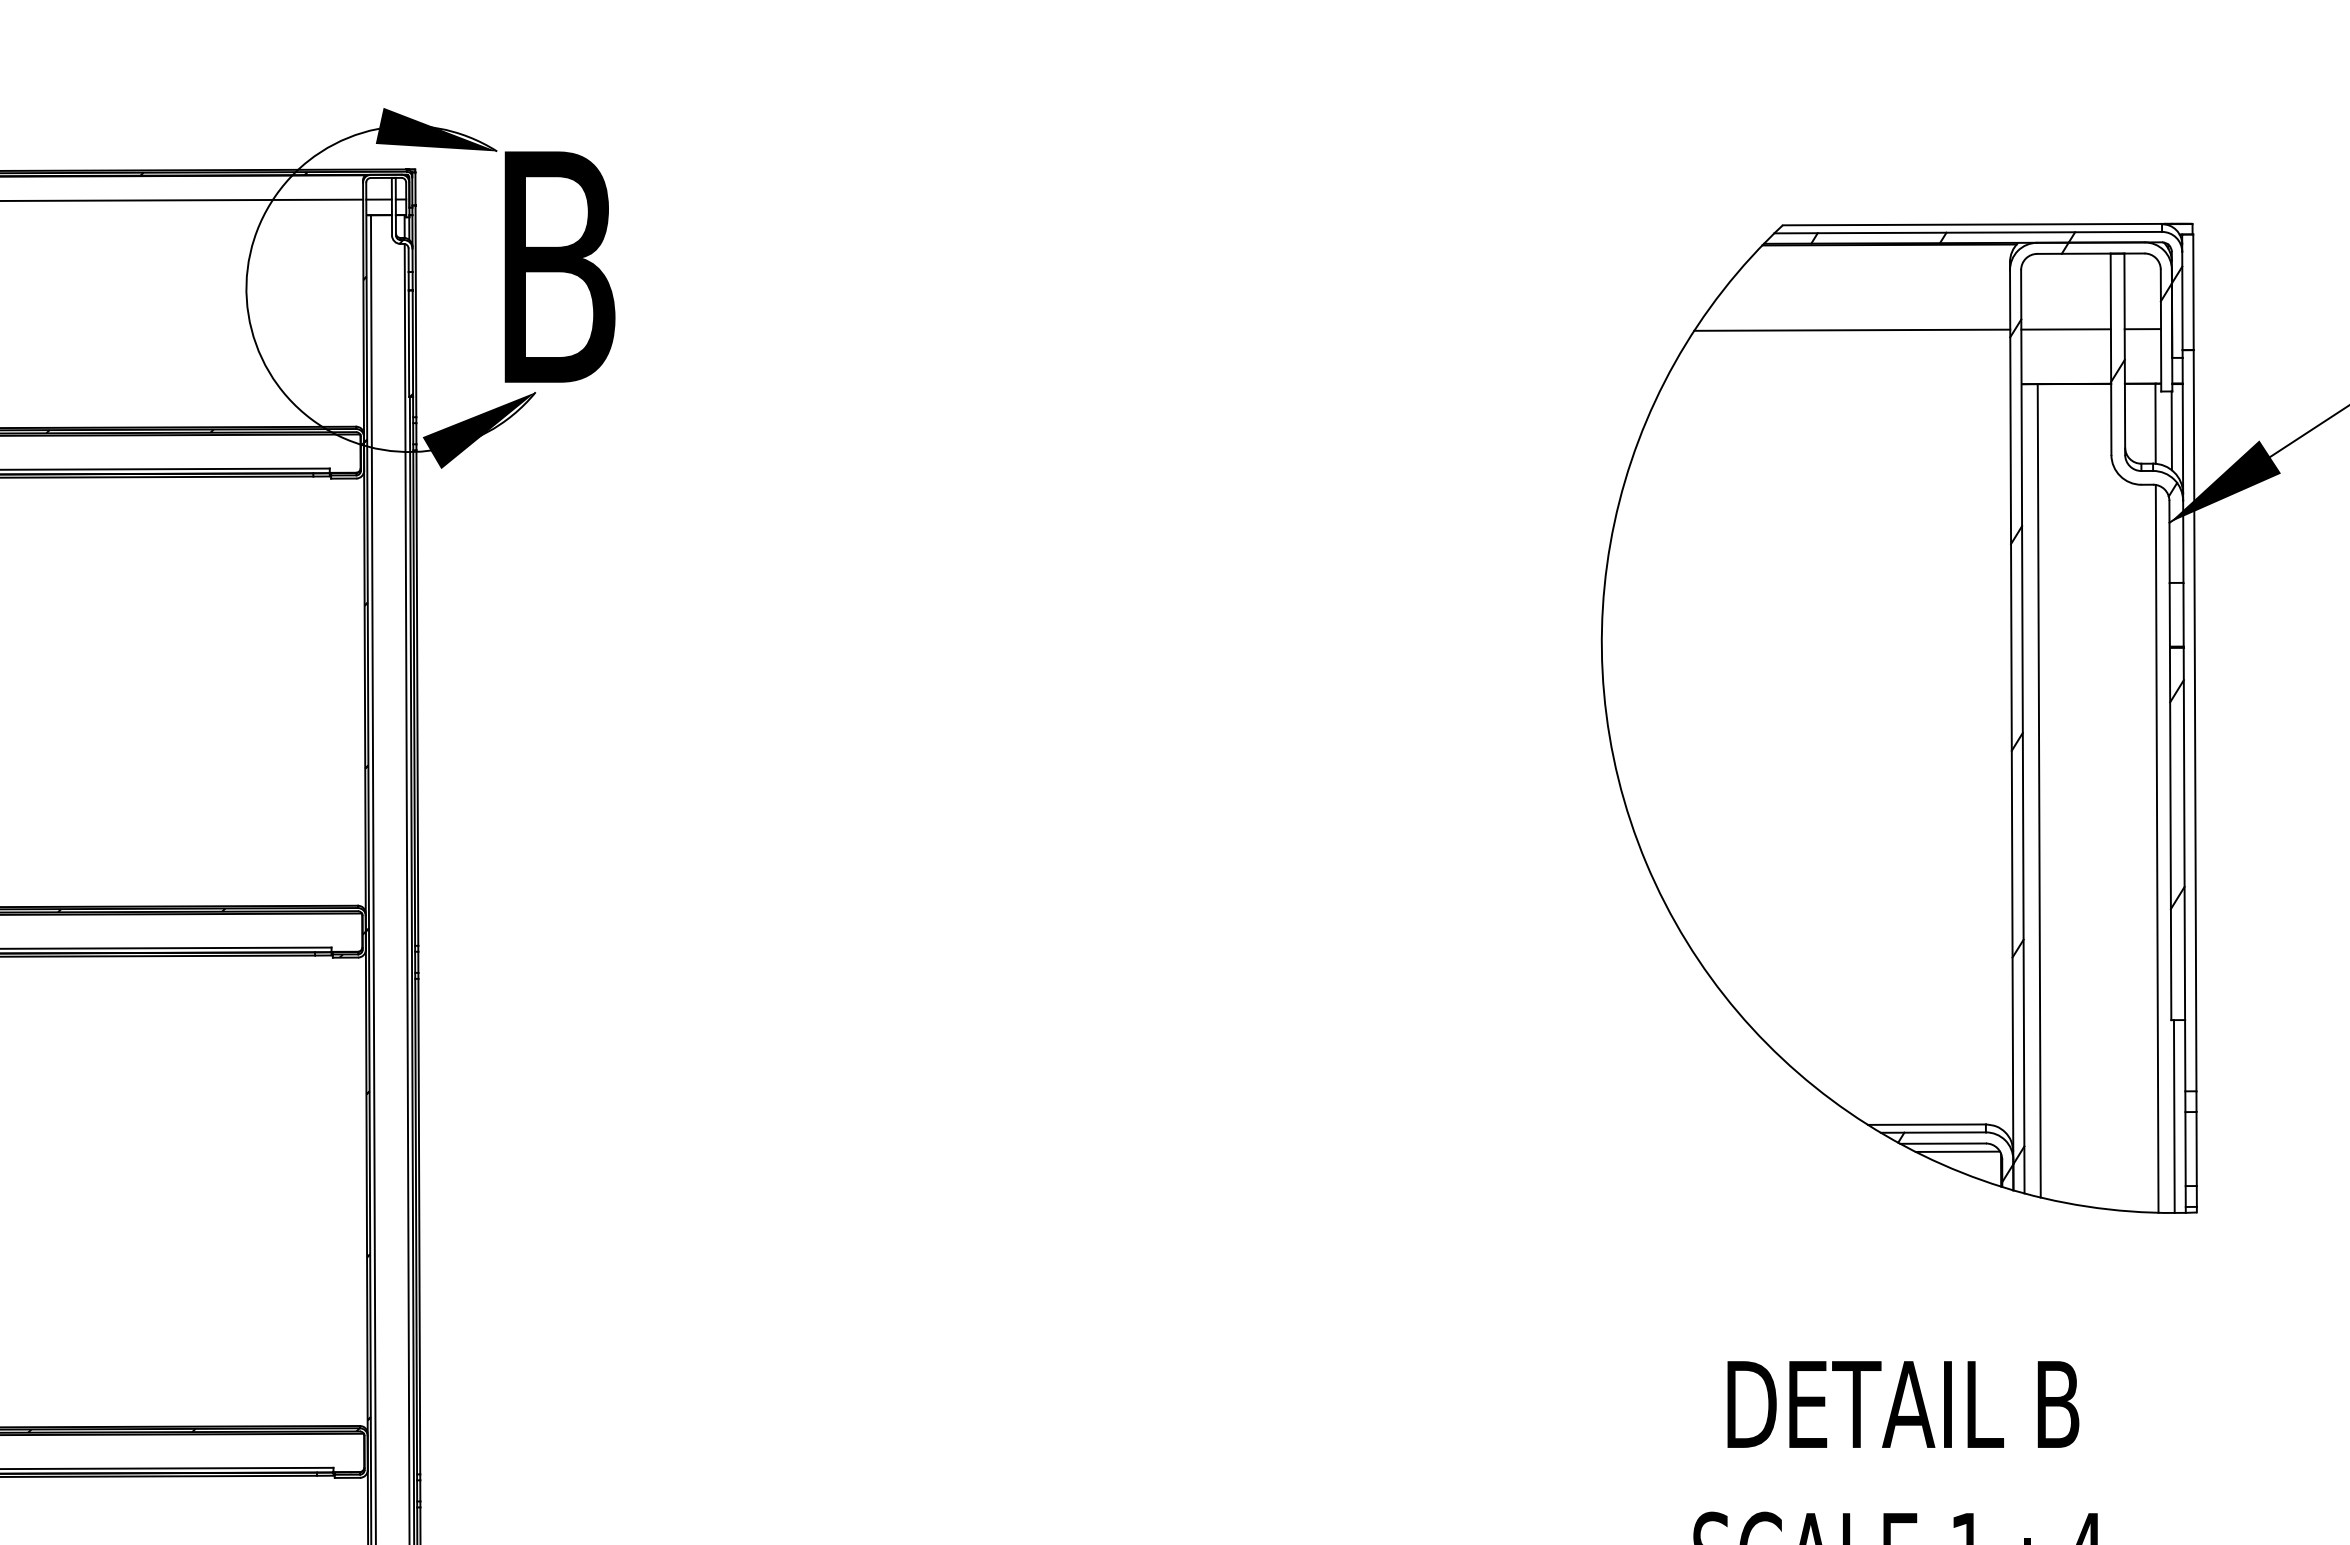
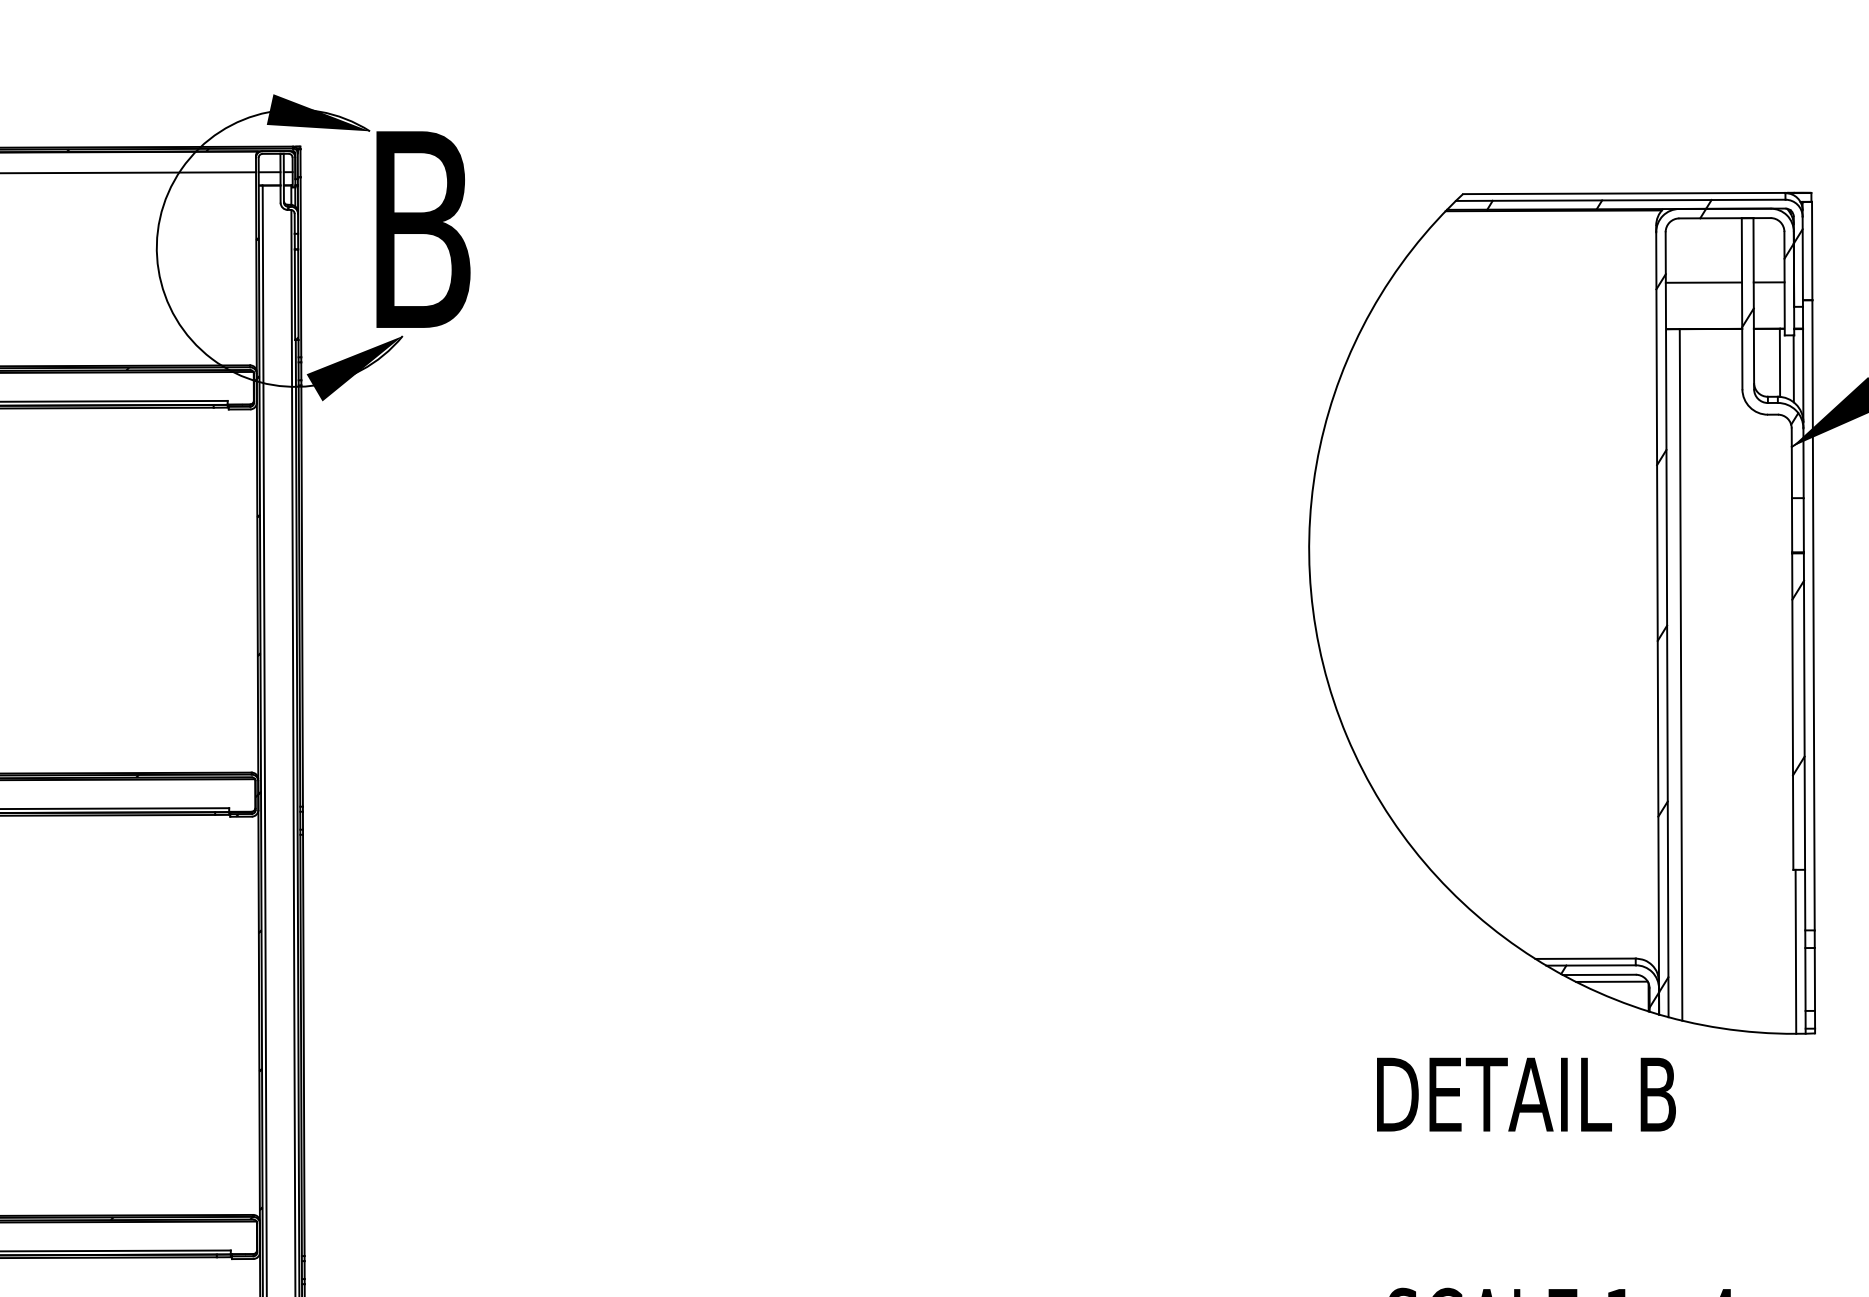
line: (1852, 329) -> (1522, 282), removed
line: (2156, 848) -> (1780, 723), removed
text: (1903, 1404) -> (1526, 1094), moved

